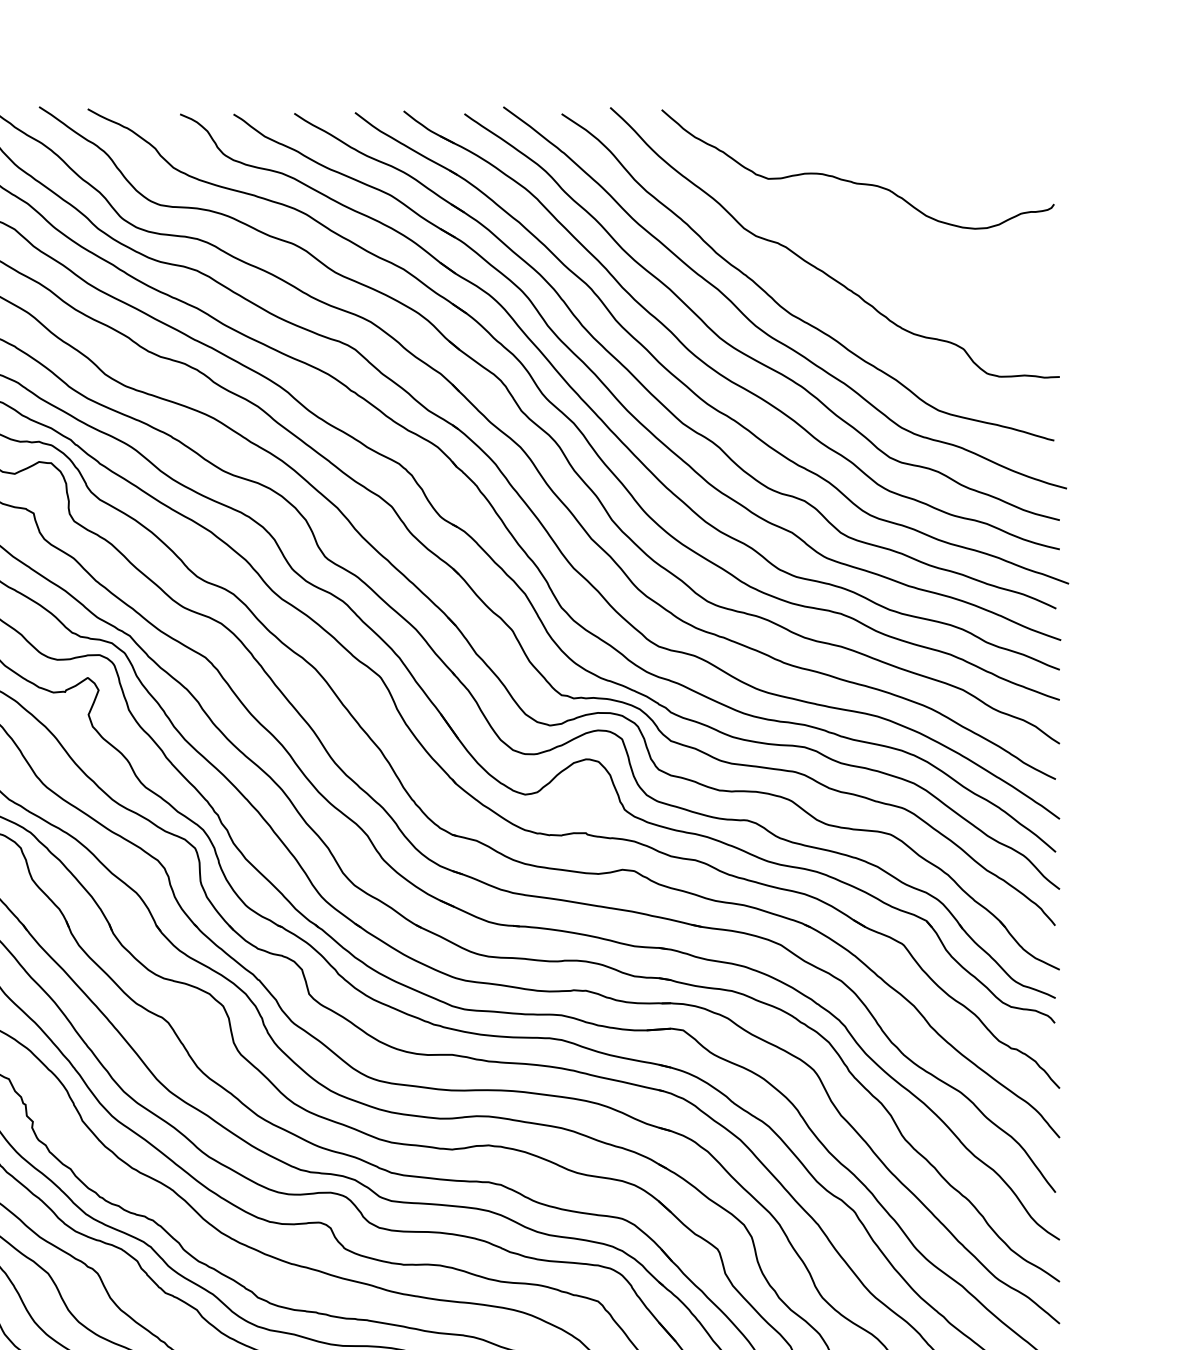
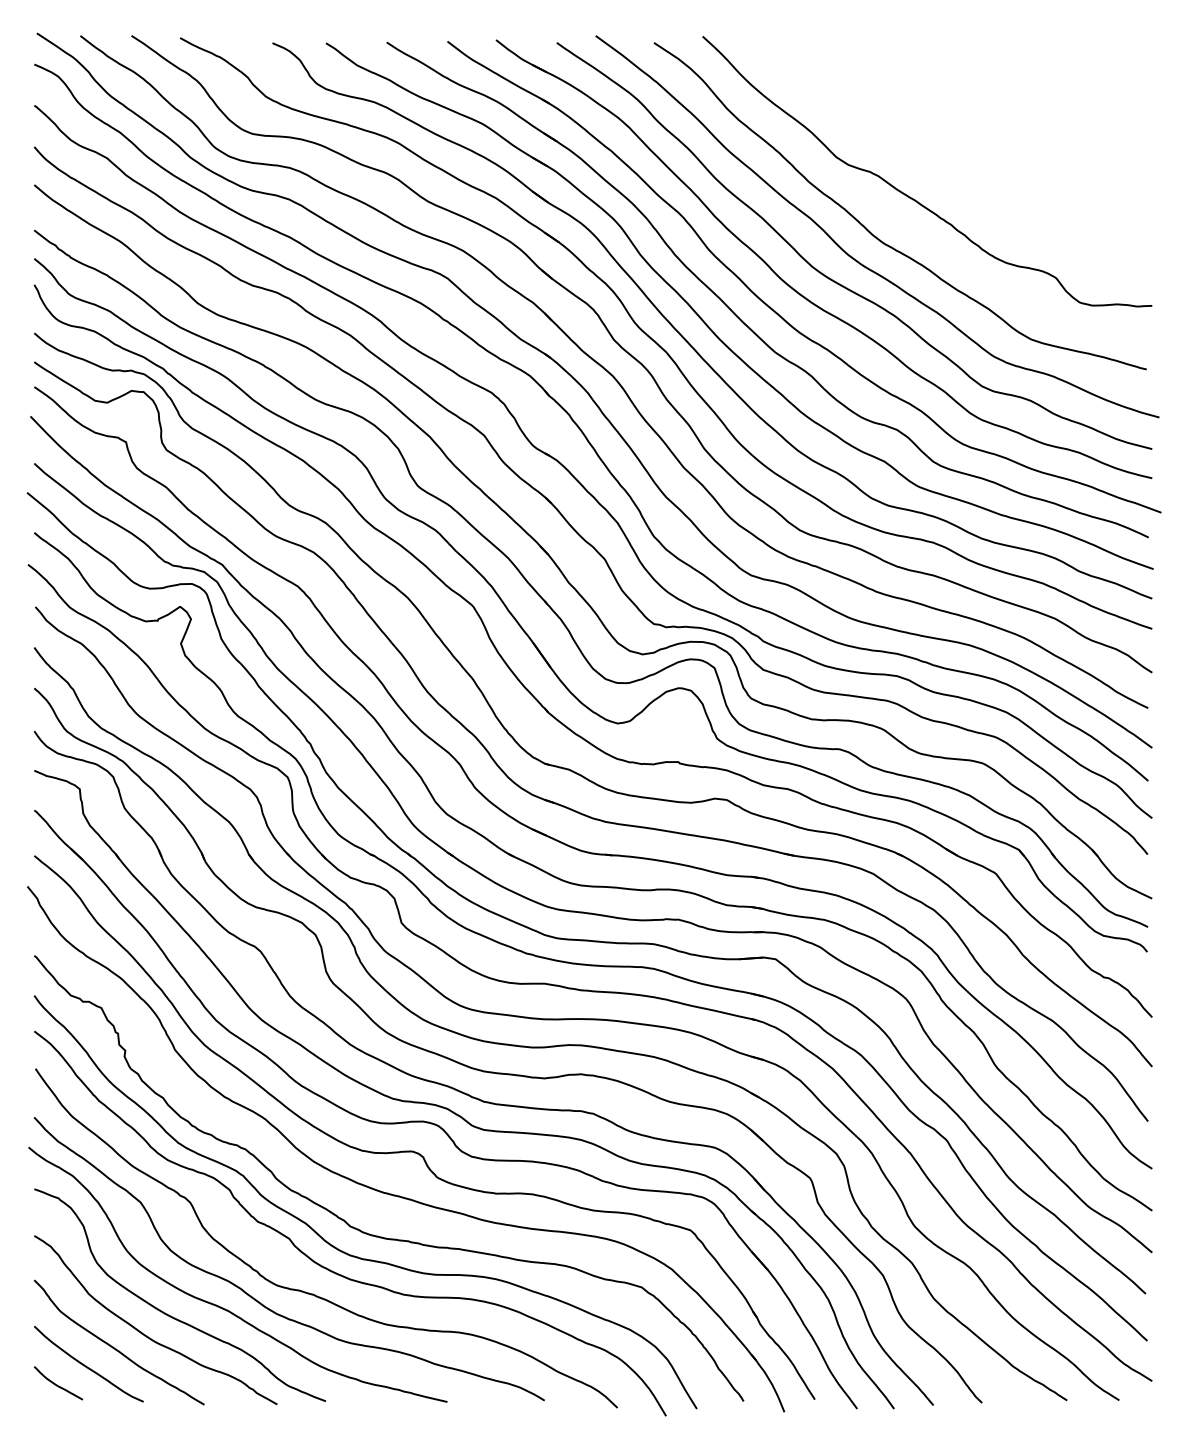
curve: (854, 181) -> (946, 110), removed

